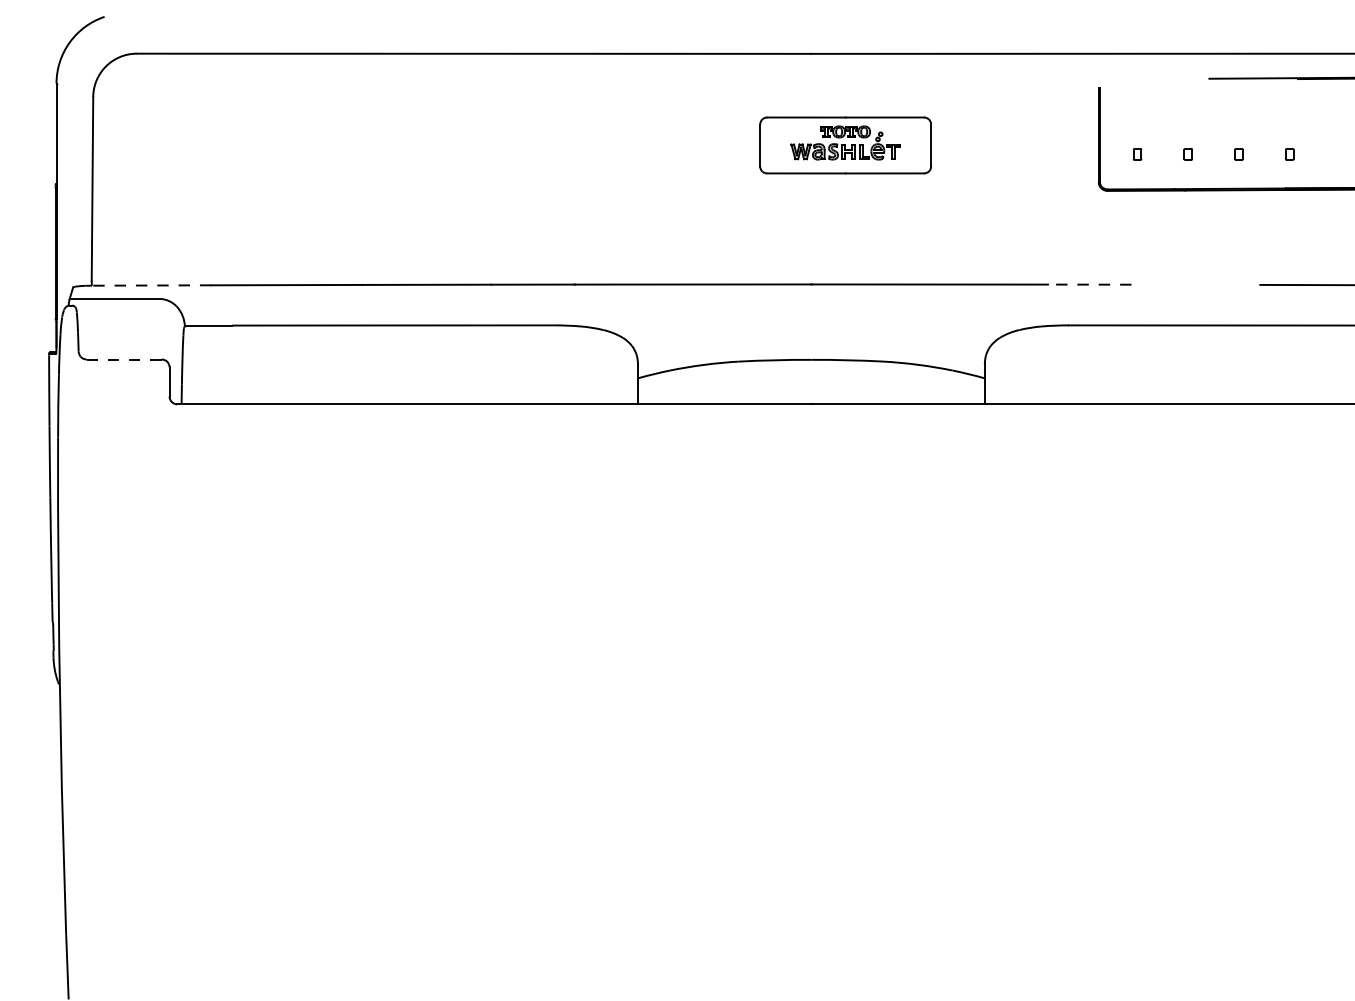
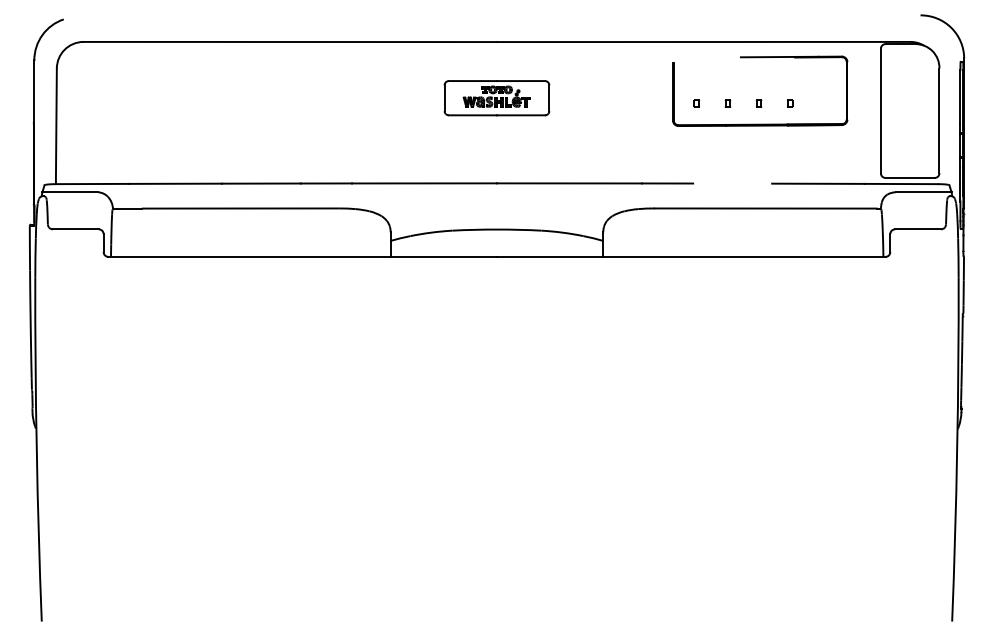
part: (844, 145) -> (496, 98), moved
line: (1089, 284) -> (667, 183), dashed -> solid
line: (151, 286) -> (92, 184), dashed -> solid
line: (123, 359) -> (75, 229), dashed -> solid

